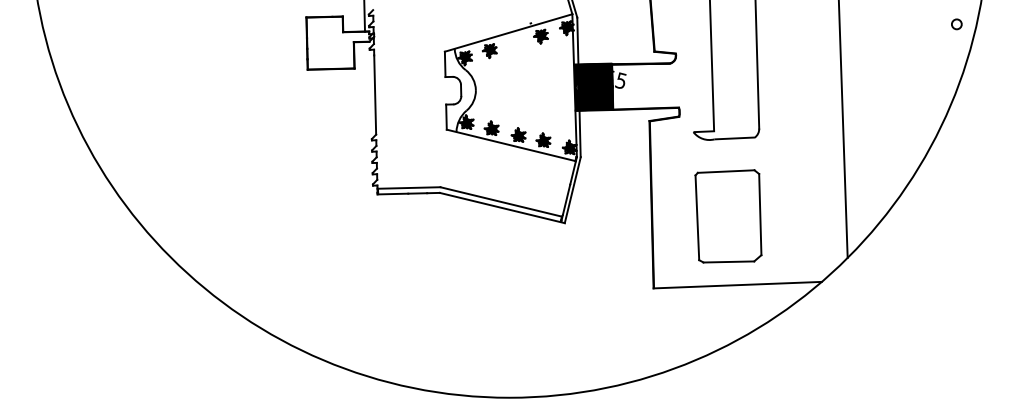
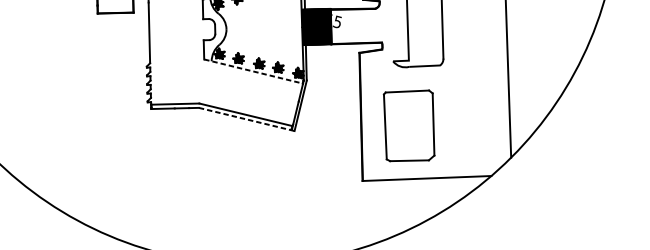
line: (511, 145) -> (253, 71), solid -> dashed
line: (502, 208) -> (246, 119), solid -> dashed
part: (728, 216) -> (409, 125), moved

